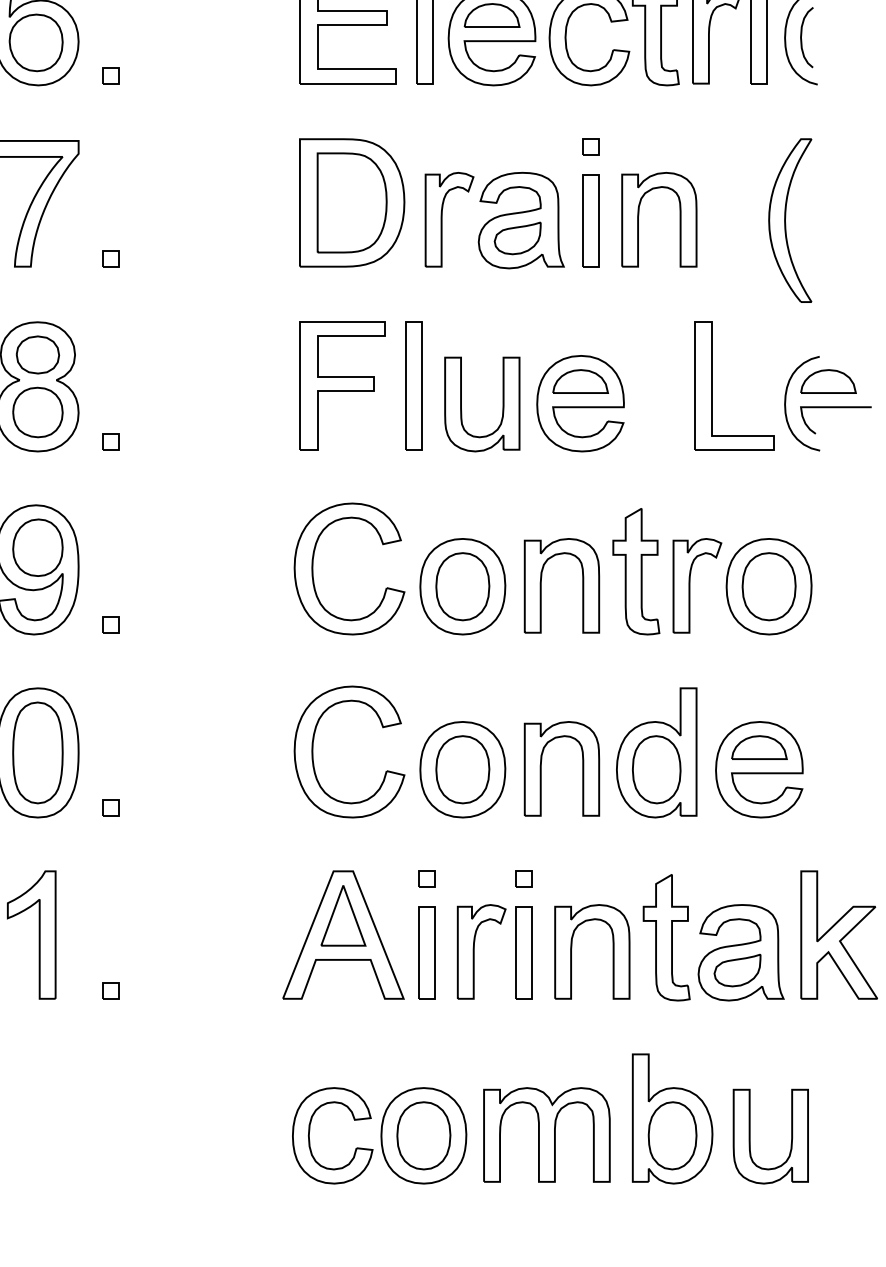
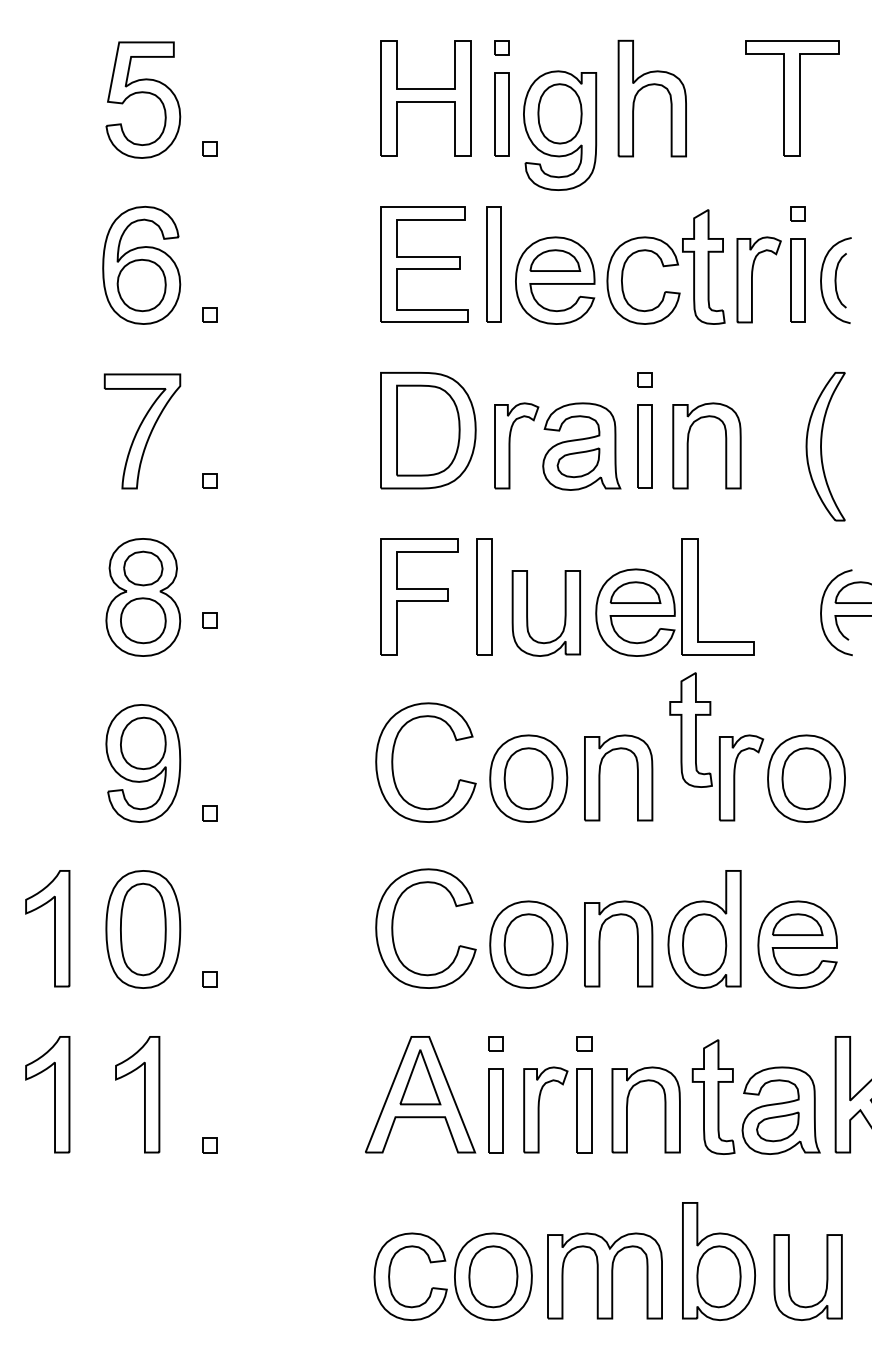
part: (712, 385) -> (698, 596), moved
part: (110, 442) -> (209, 620), moved
part: (635, 571) -> (690, 729), moved

